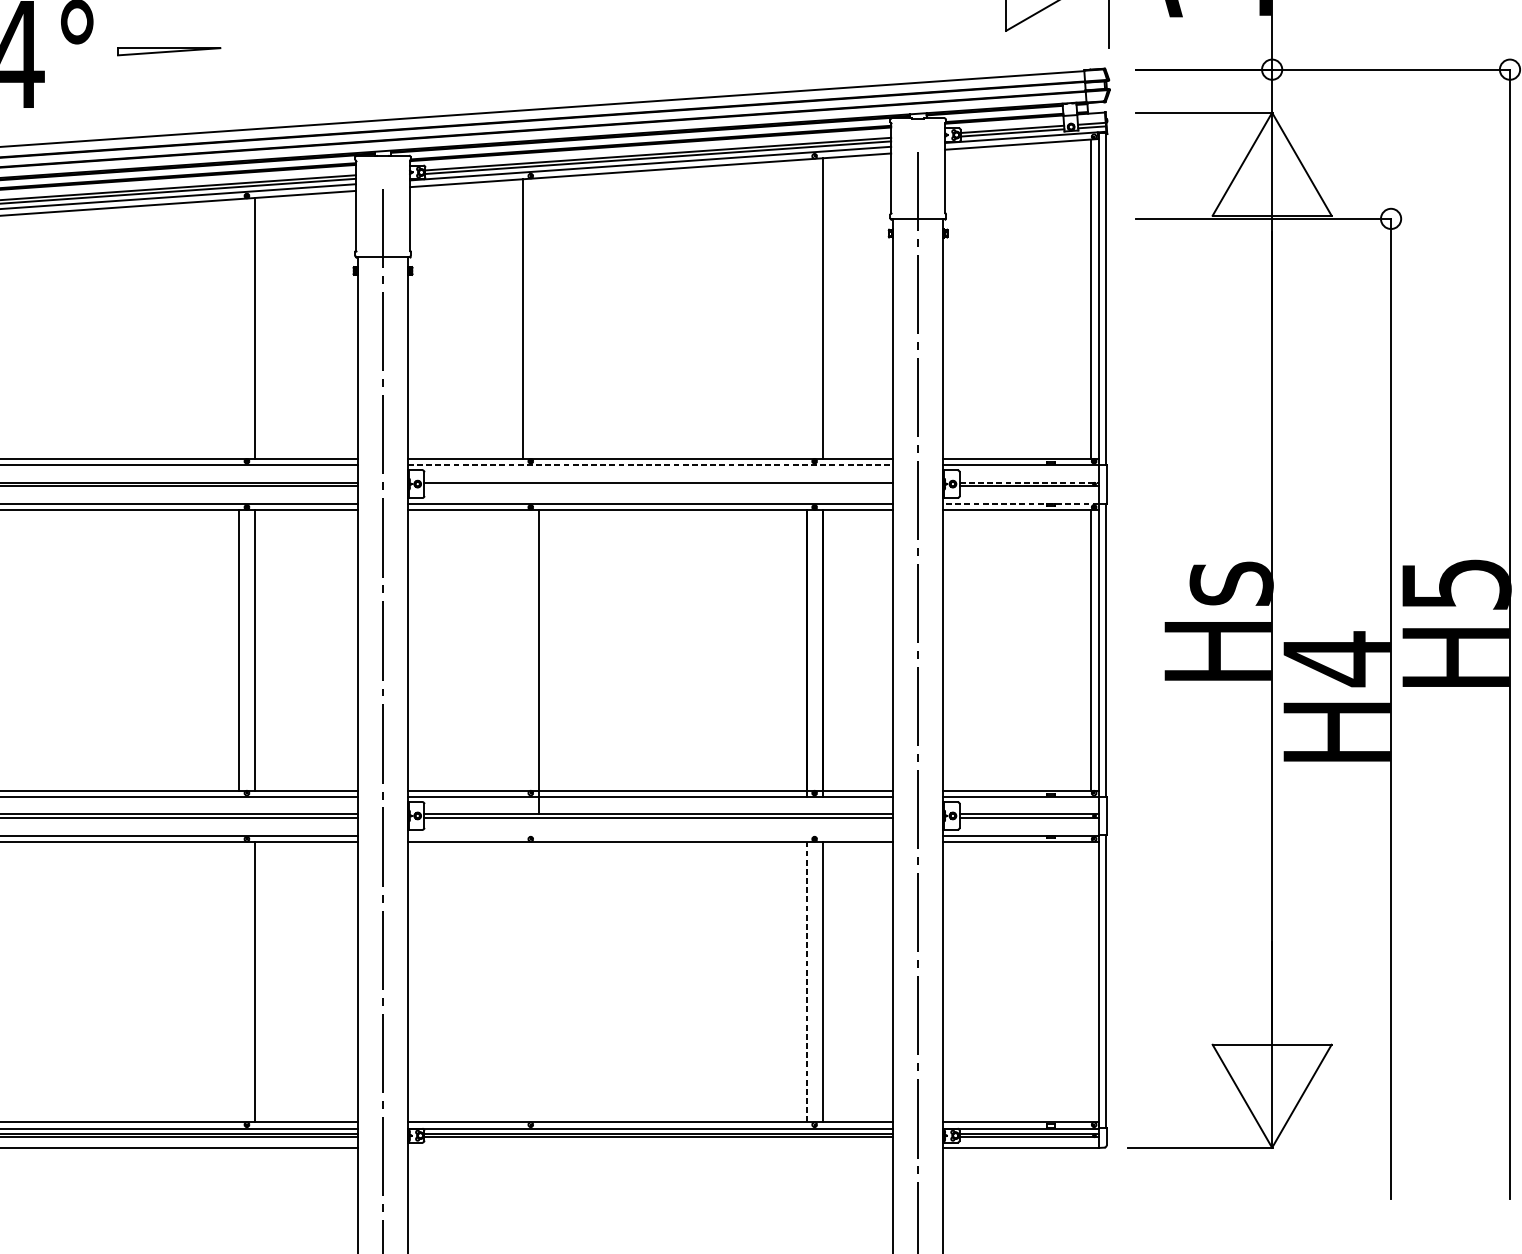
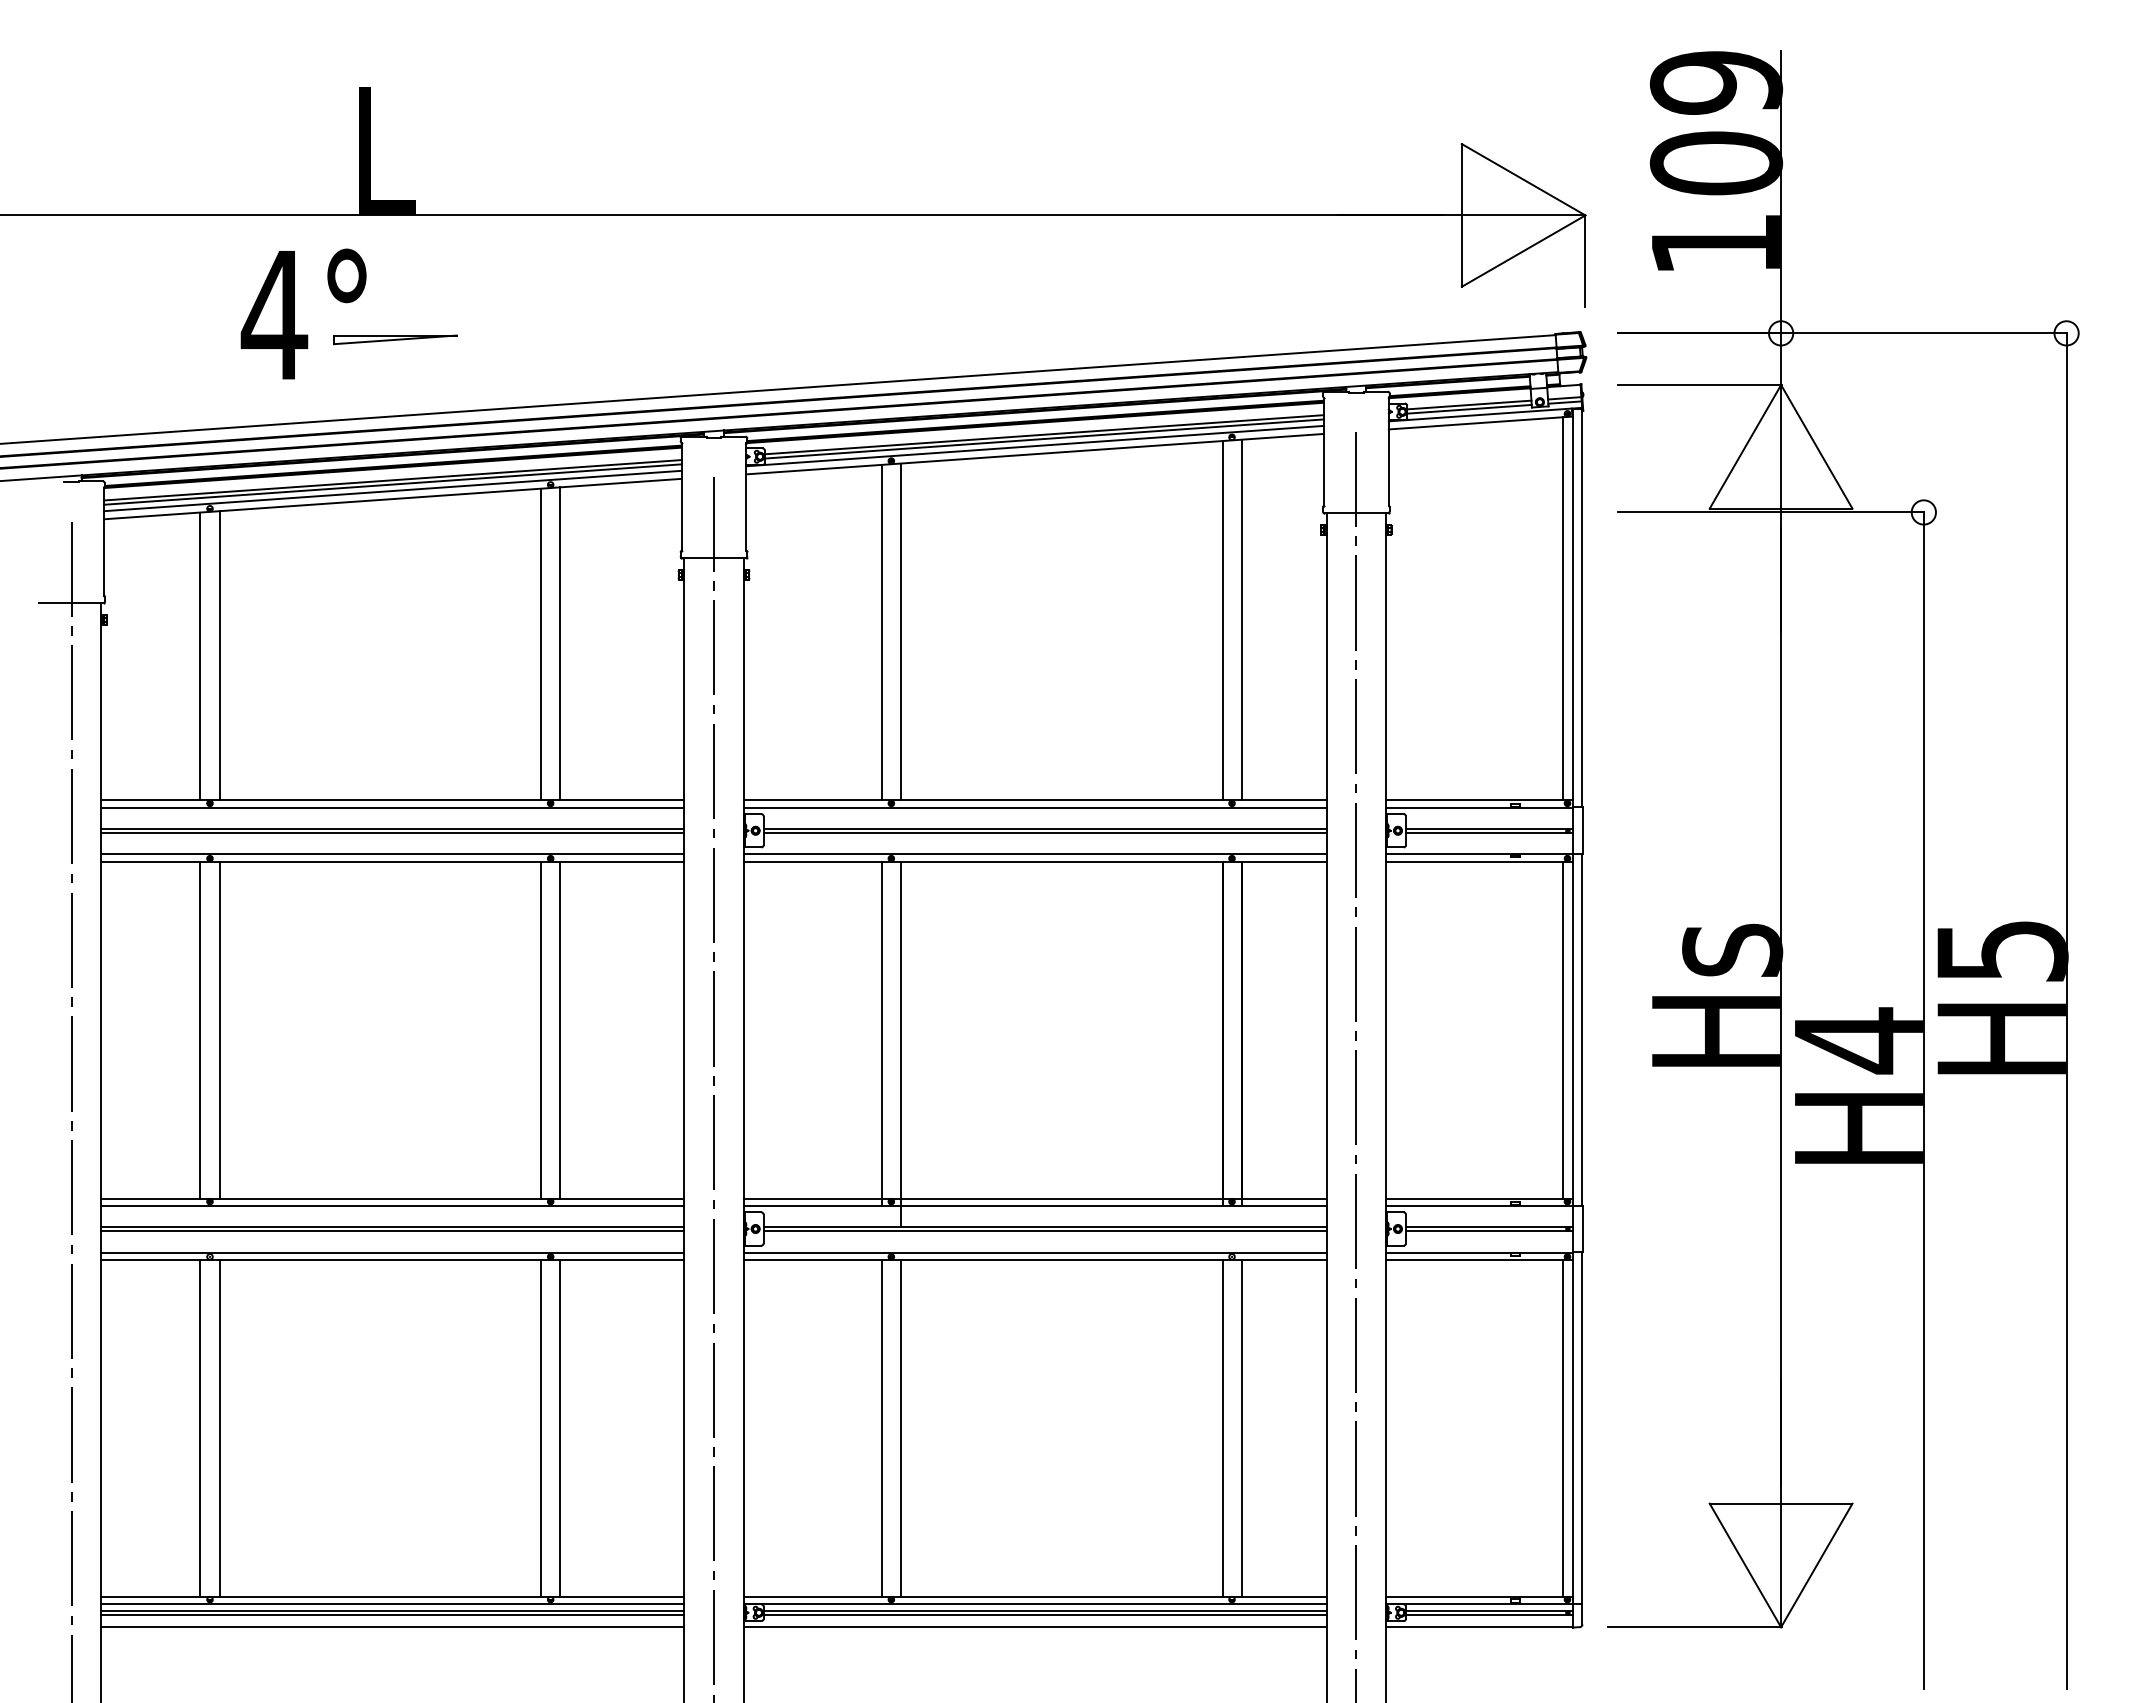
part: (169, 51) -> (395, 339), moved
line: (806, 308) -> (1222, 620), added
line: (538, 318) -> (900, 631), added
line: (239, 328) -> (541, 644), added
line: (650, 464) -> (1035, 807), dashed -> solid
line: (1029, 482) -> (1489, 828), dashed -> solid
line: (658, 486) -> (1044, 833), added
line: (1020, 503) -> (1478, 854), dashed -> solid
line: (522, 653) -> (881, 1033), added
line: (650, 835) -> (1034, 1252), added
line: (806, 981) -> (1222, 1427), dashed -> solid
line: (1090, 981) -> (1563, 1427), added
line: (239, 982) -> (541, 1428), added
line: (522, 982) -> (881, 1428), added
line: (538, 982) -> (900, 1428), added
line: (650, 1147) -> (1034, 1627), added

